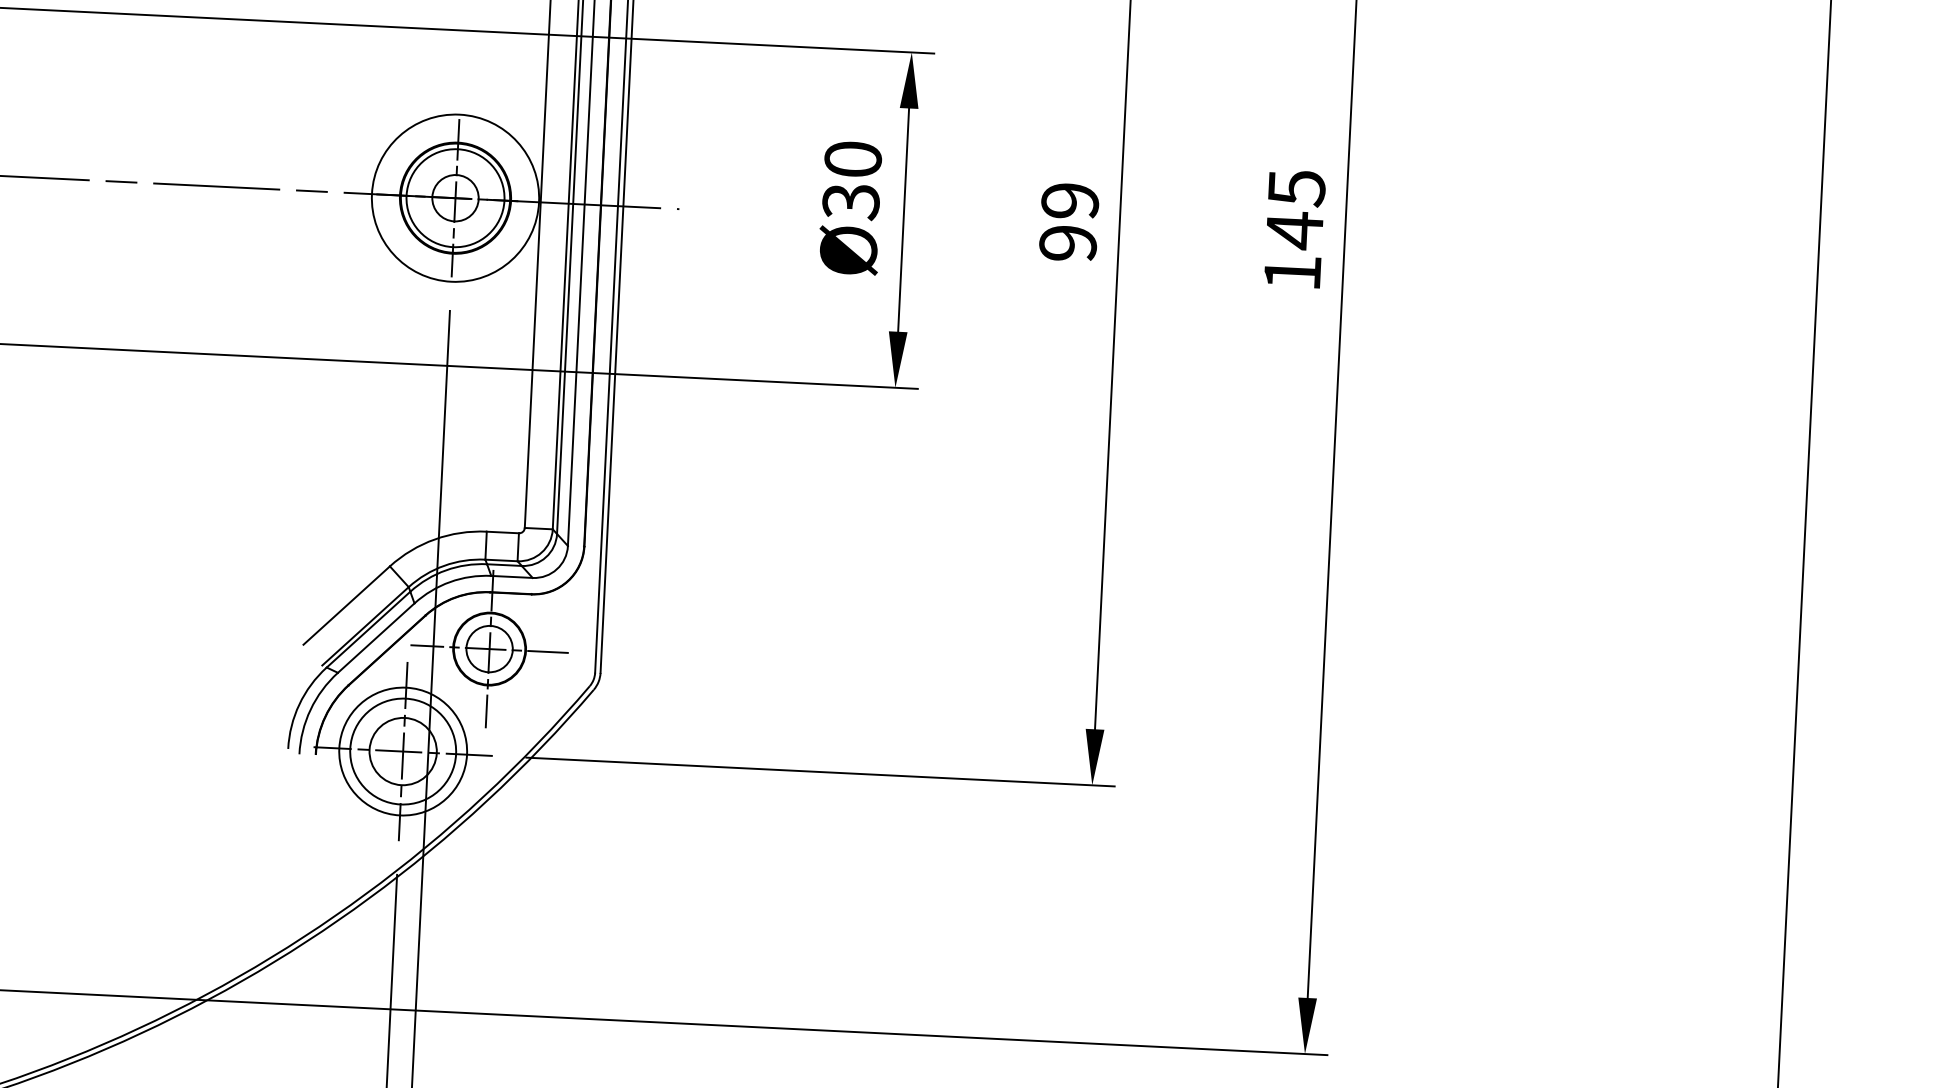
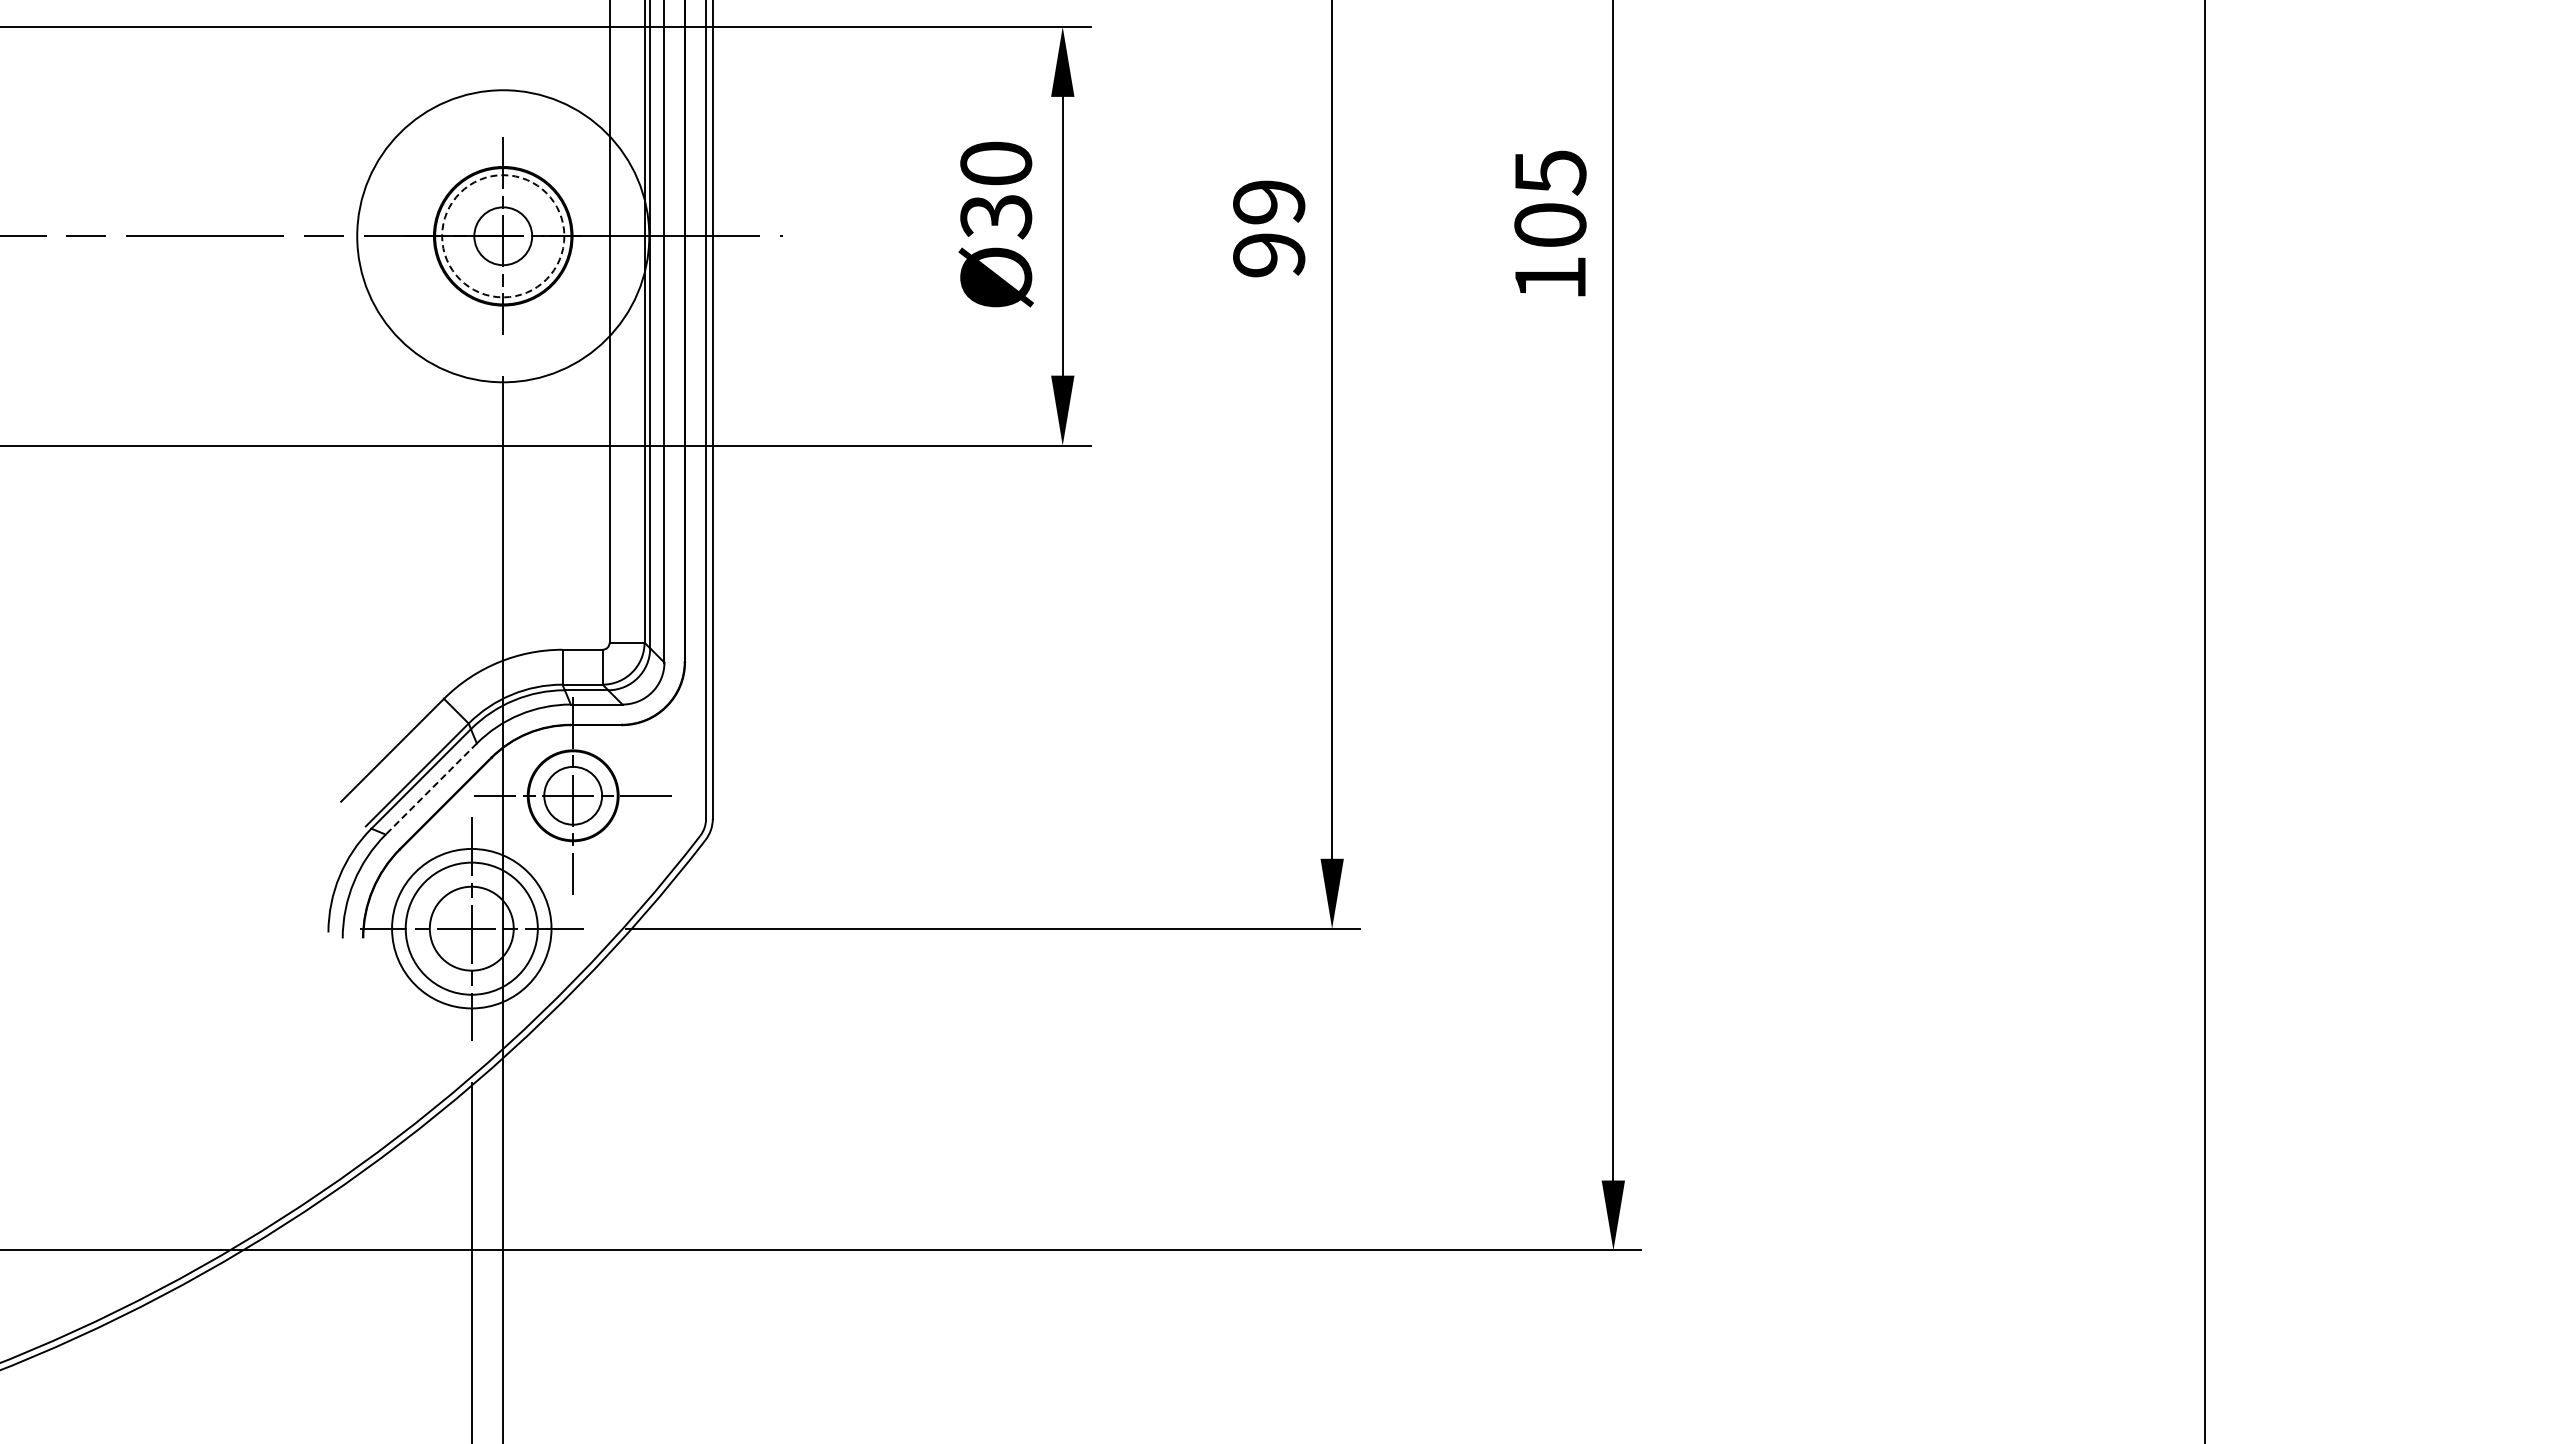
circle: (454, 197) -> (502, 235), size x1.4
circle: (455, 198) -> (503, 236), solid -> dashed
text: (1294, 230) -> (1550, 225), 145 -> 105
line: (375, 638) -> (430, 789), solid -> dashed

